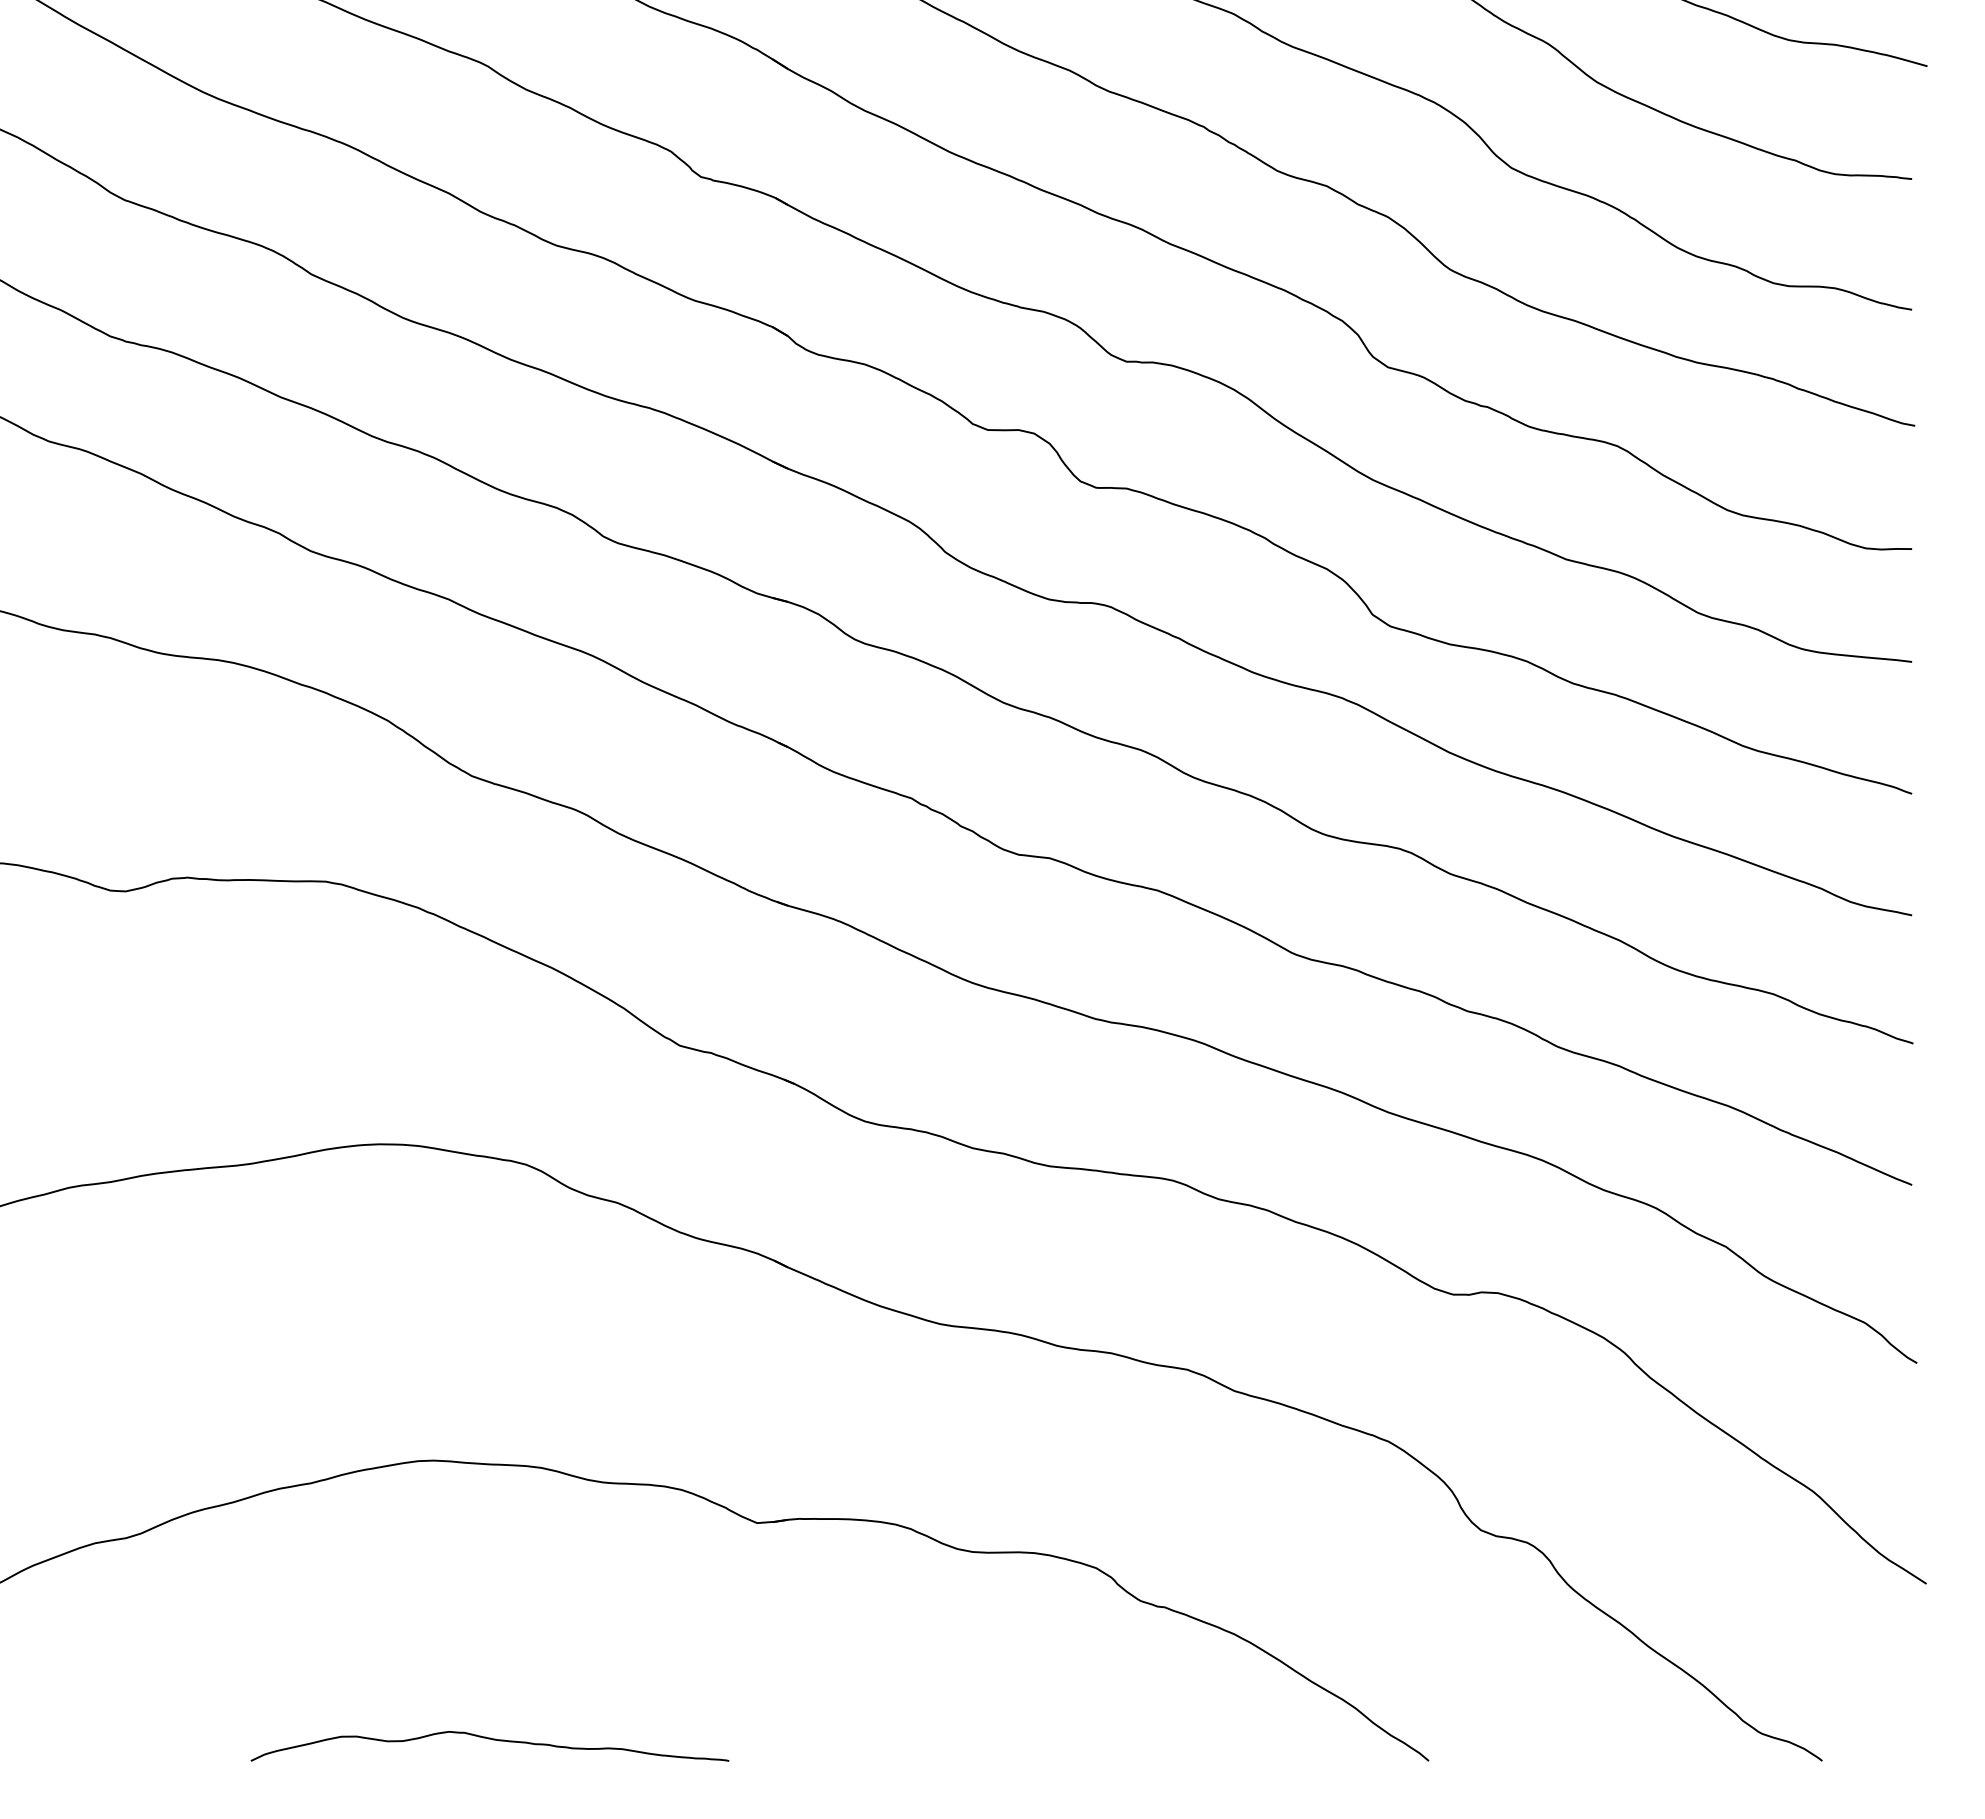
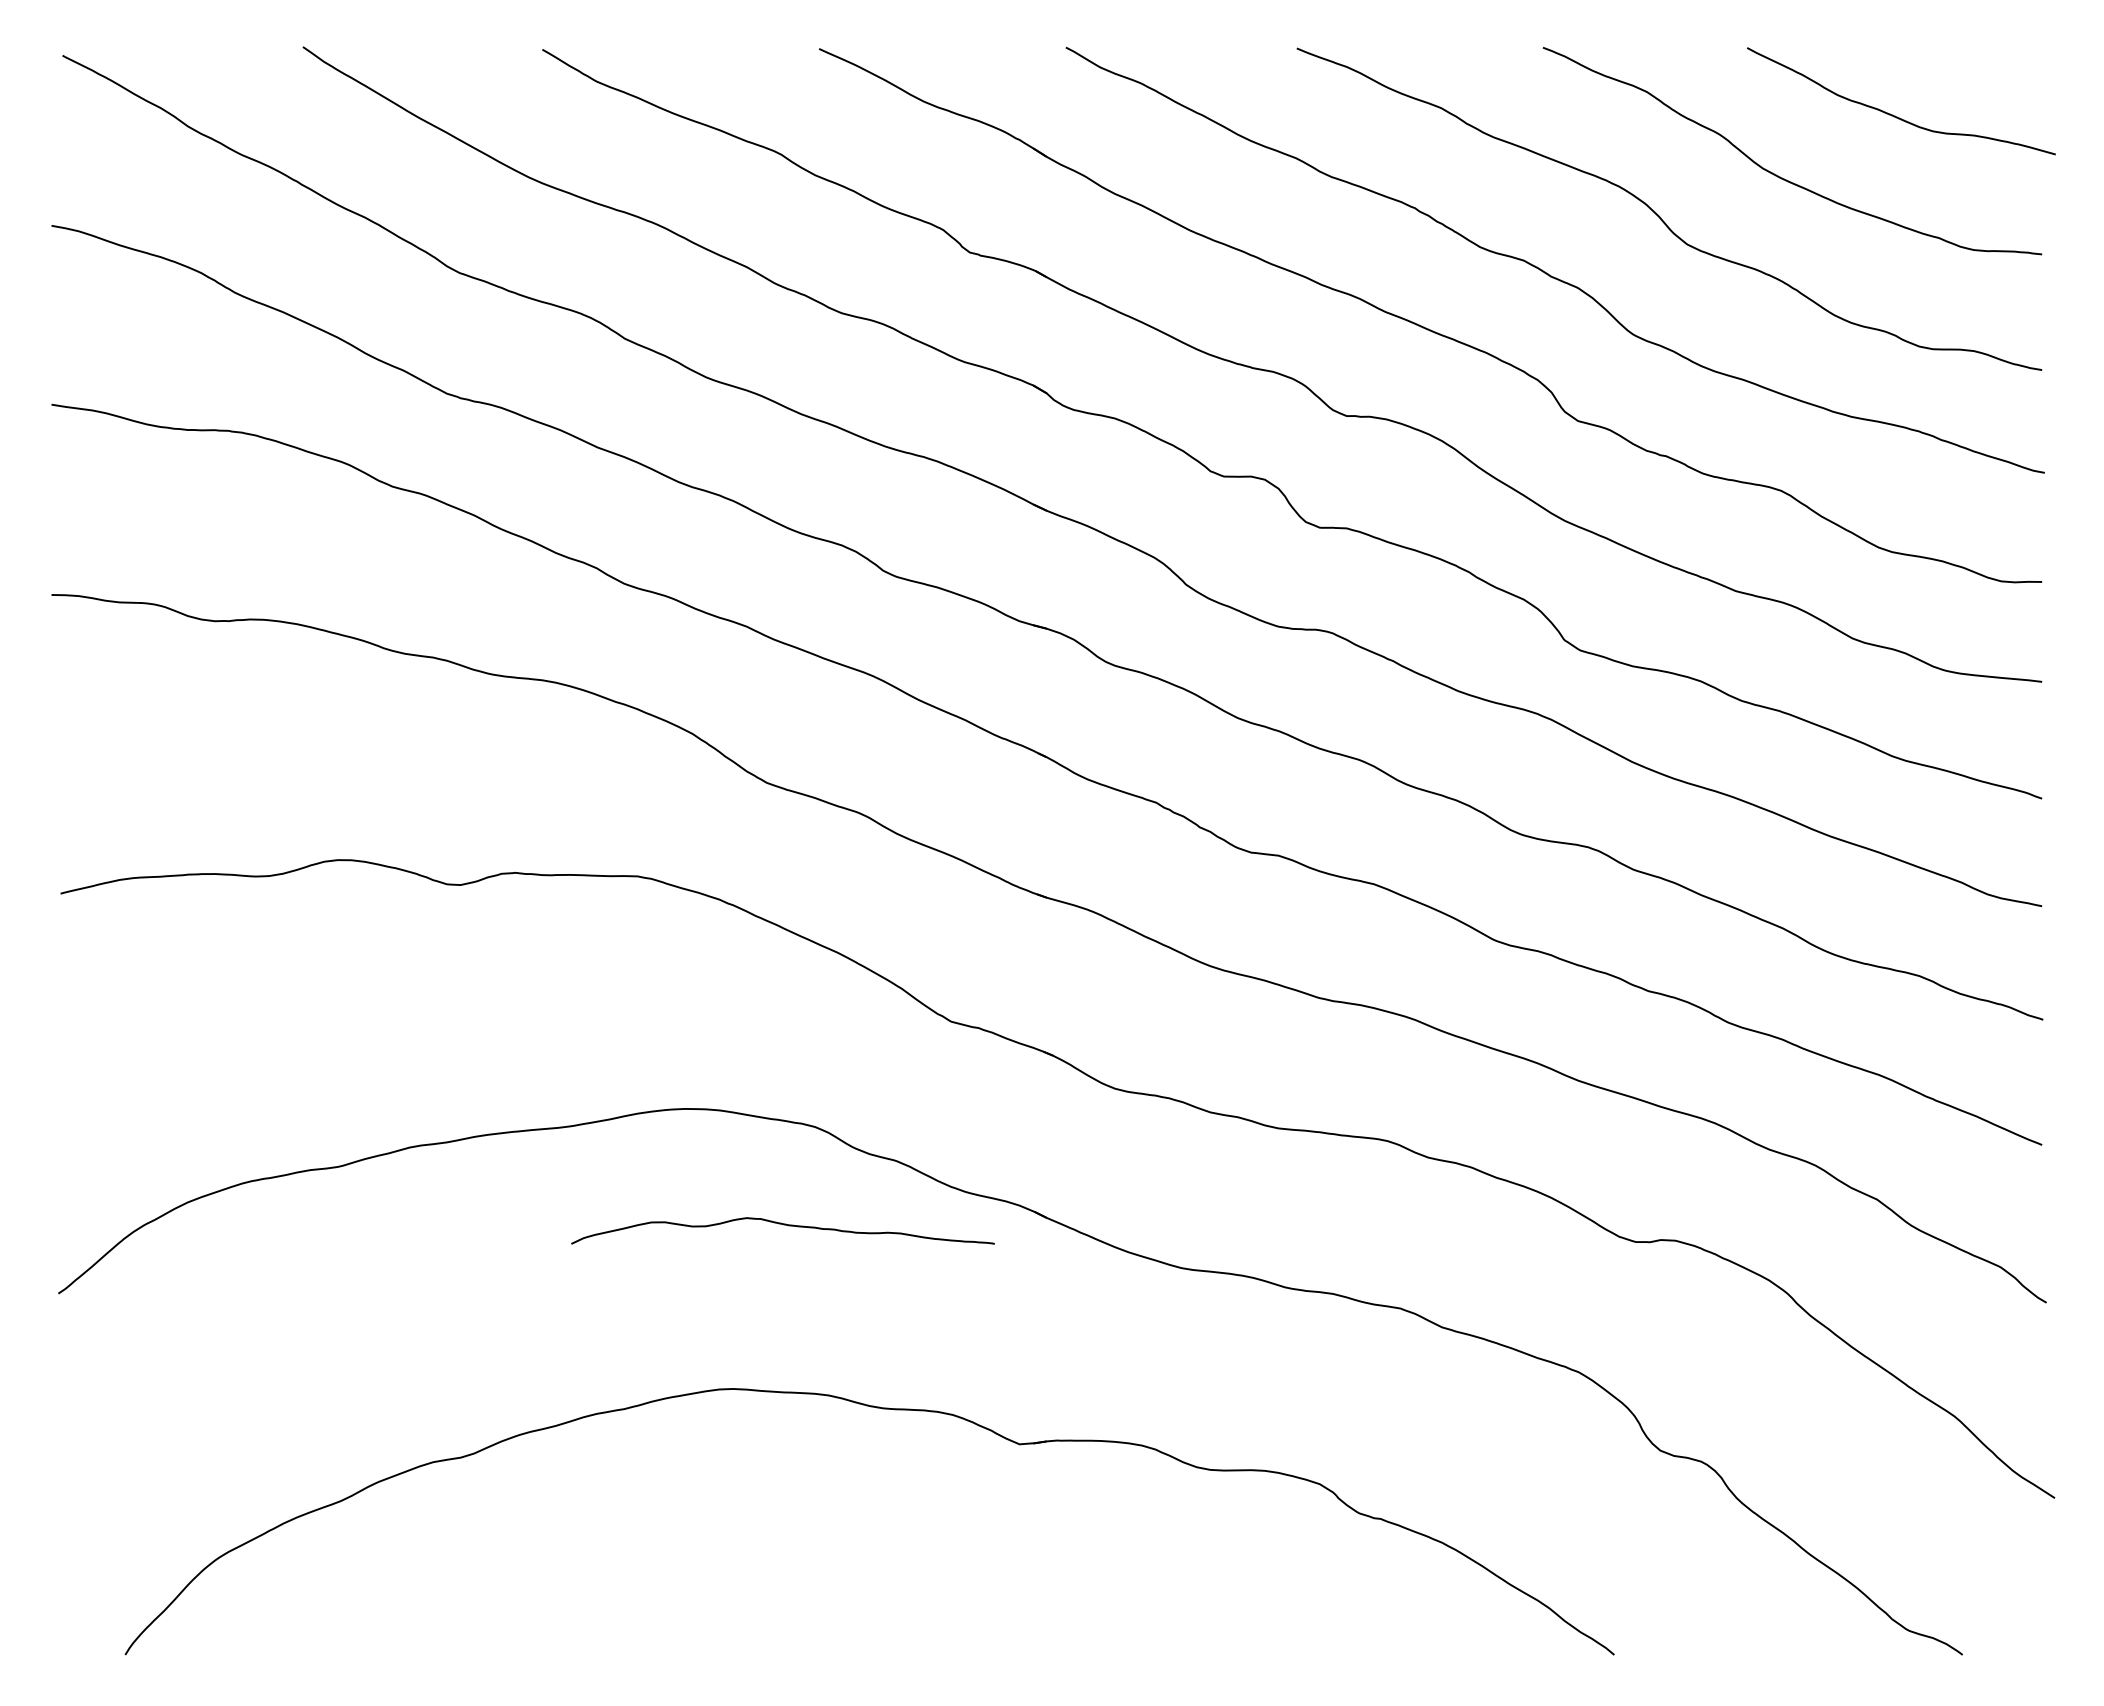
curve: (490, 1740) -> (783, 1225), moved

